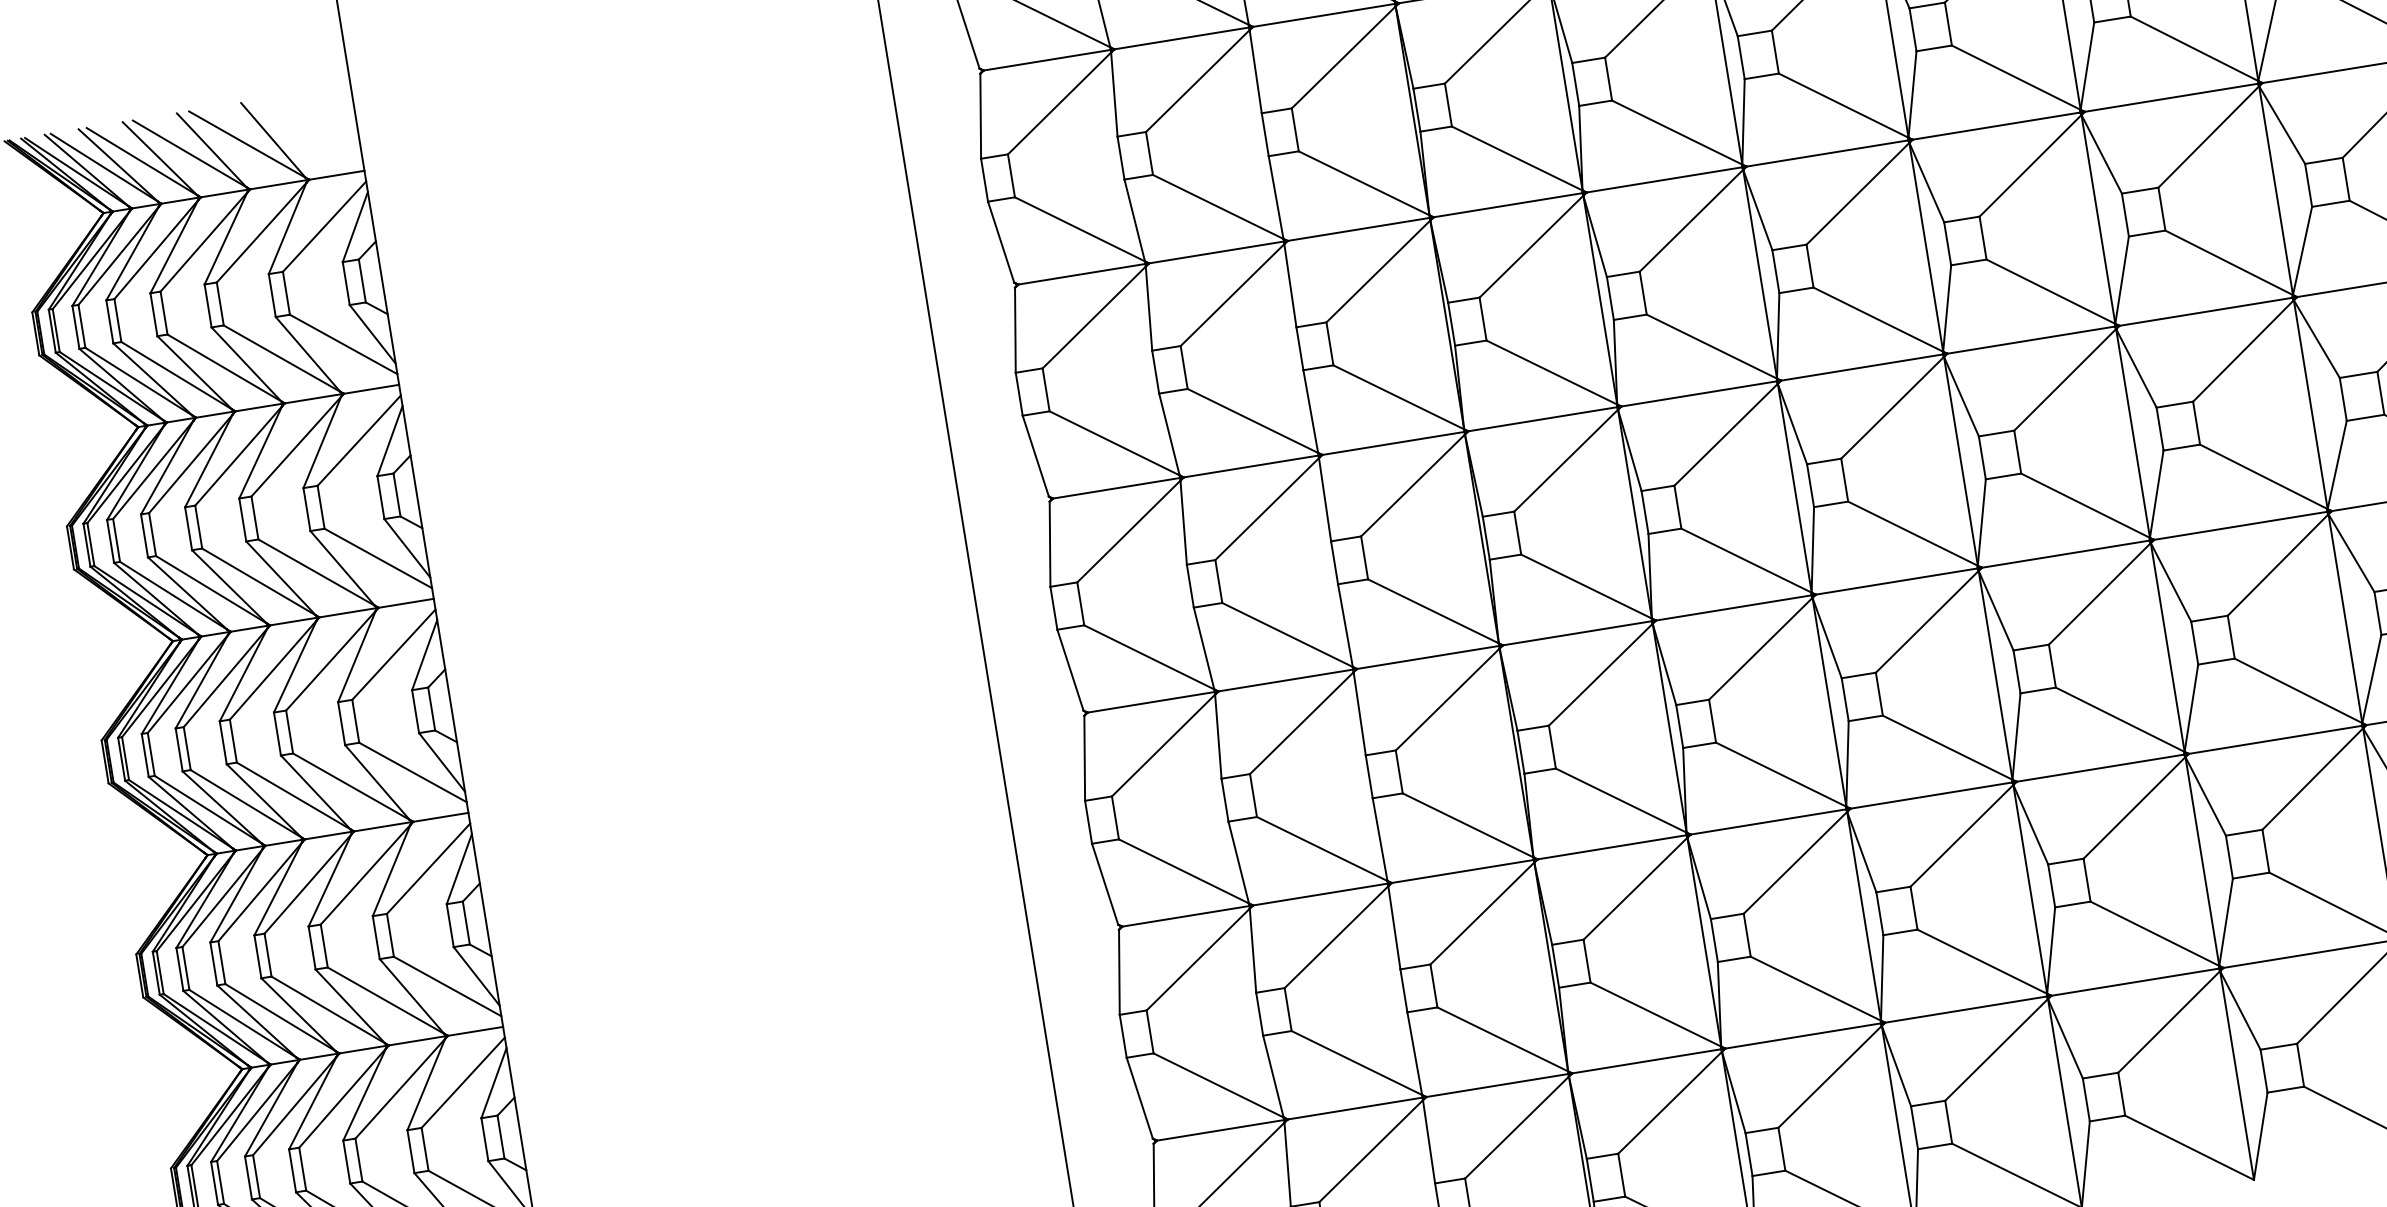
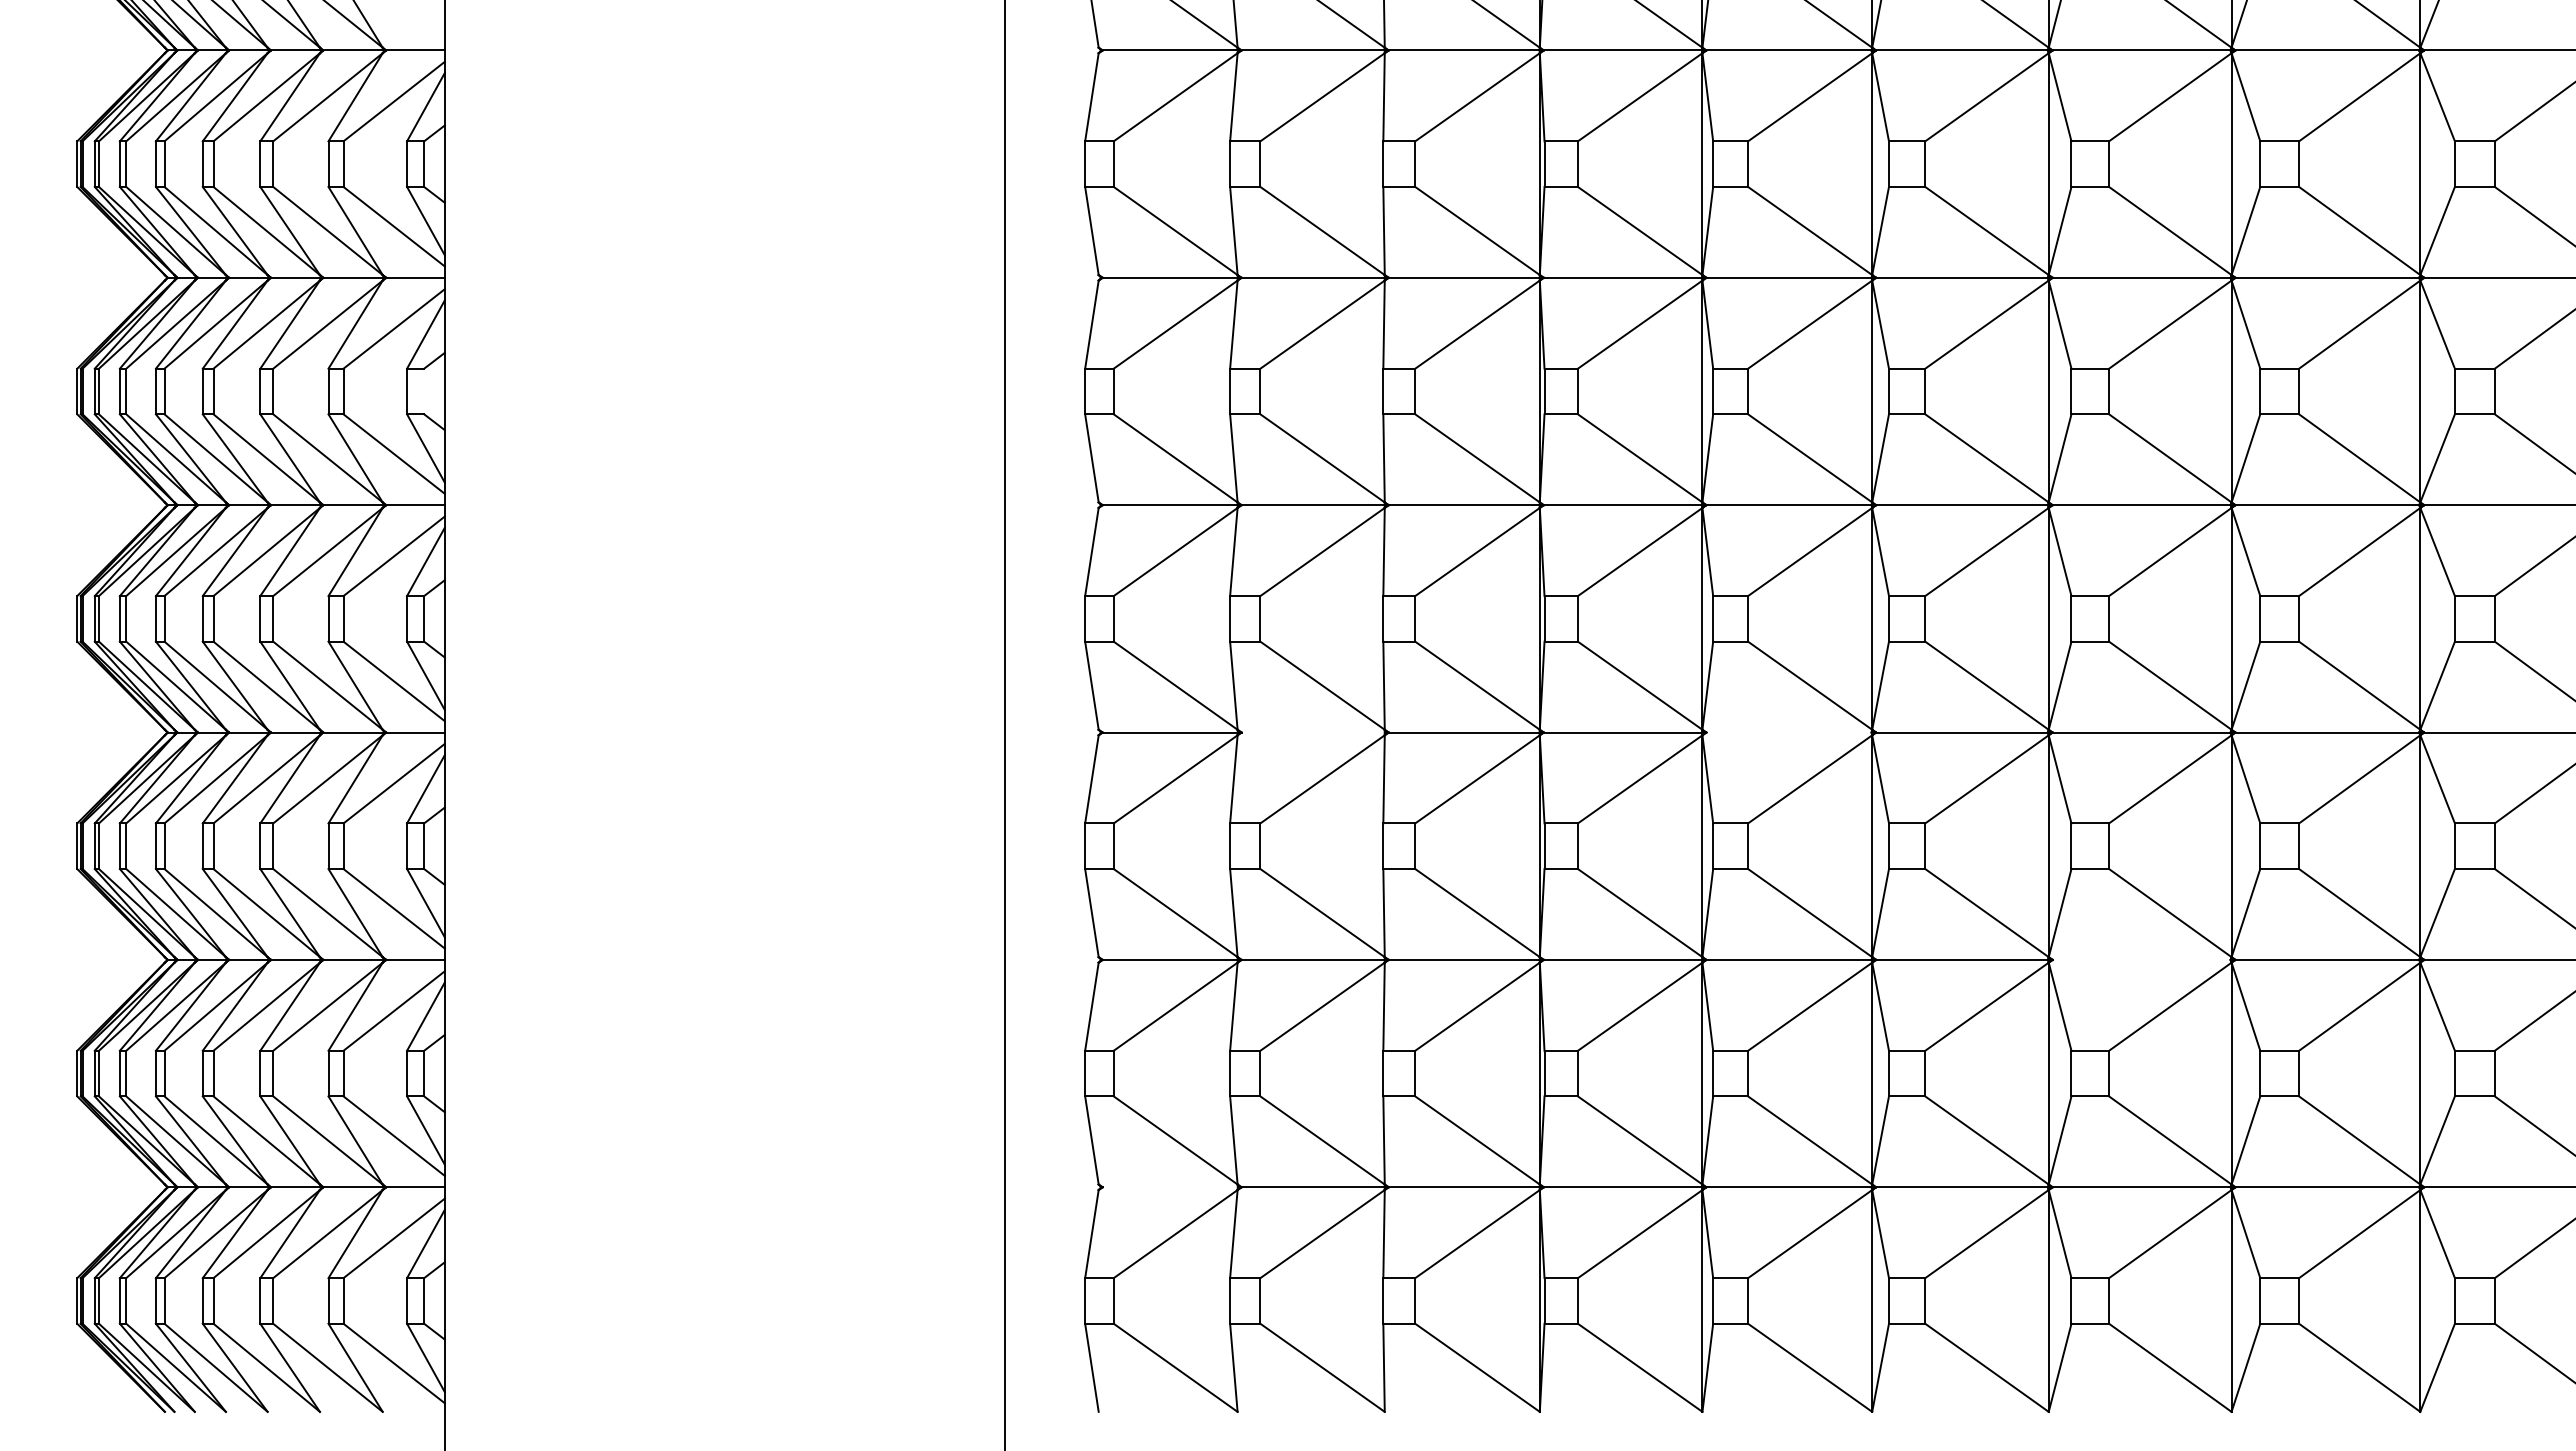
line: (397, 494) -> (424, 391), removed
line: (1733, 607) -> (1788, 732), removed
line: (1285, 680) -> (1312, 732), removed
line: (2100, 767) -> (2141, 959), removed
line: (1219, 1130) -> (1169, 1187), removed

